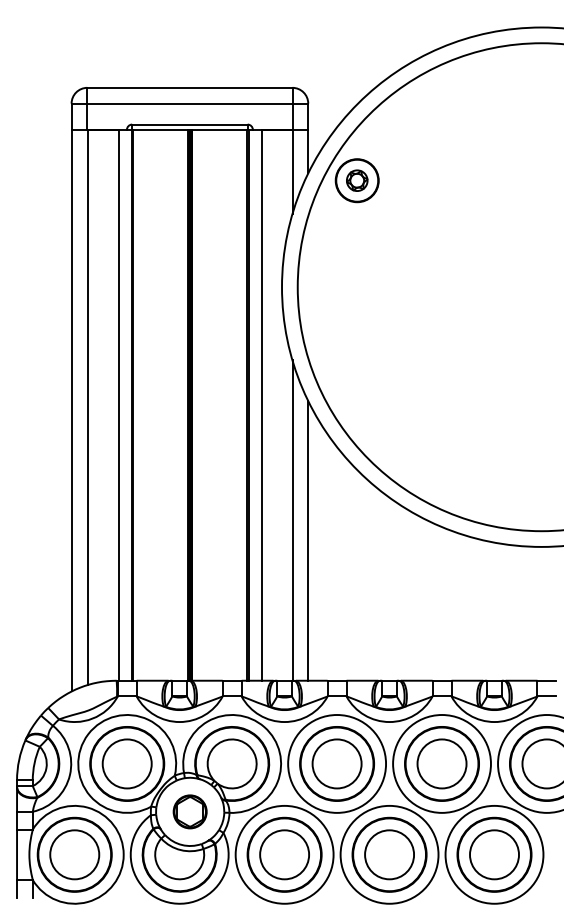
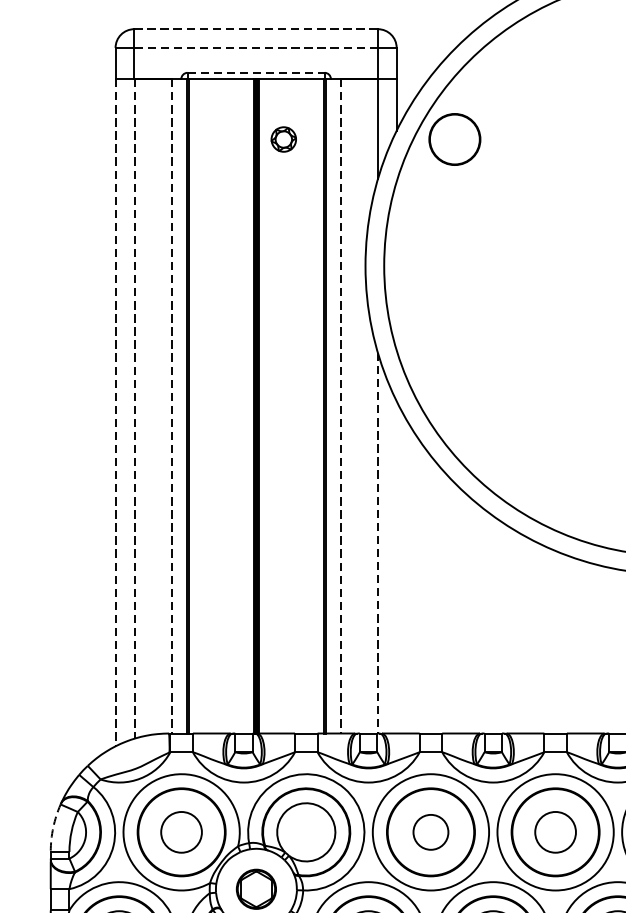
line: (189, 87) -> (255, 28), solid -> dashed
line: (189, 103) -> (255, 47), solid -> dashed
line: (189, 124) -> (255, 72), solid -> dashed
part: (357, 180) -> (284, 139), moved
line: (118, 405) -> (171, 406), solid -> dashed
line: (261, 405) -> (341, 406), solid -> dashed
line: (87, 407) -> (134, 408), solid -> dashed
line: (72, 410) -> (116, 412), solid -> dashed
line: (292, 521) -> (377, 544), solid -> dashed
line: (308, 540) -> (396, 566), removed
arc: (19, 760) -> (53, 828), solid -> dashed
circle: (126, 763) -> (180, 831), size x0.7
circle: (336, 763) -> (430, 831), size x0.6
circle: (441, 763) -> (554, 831), size x0.7

